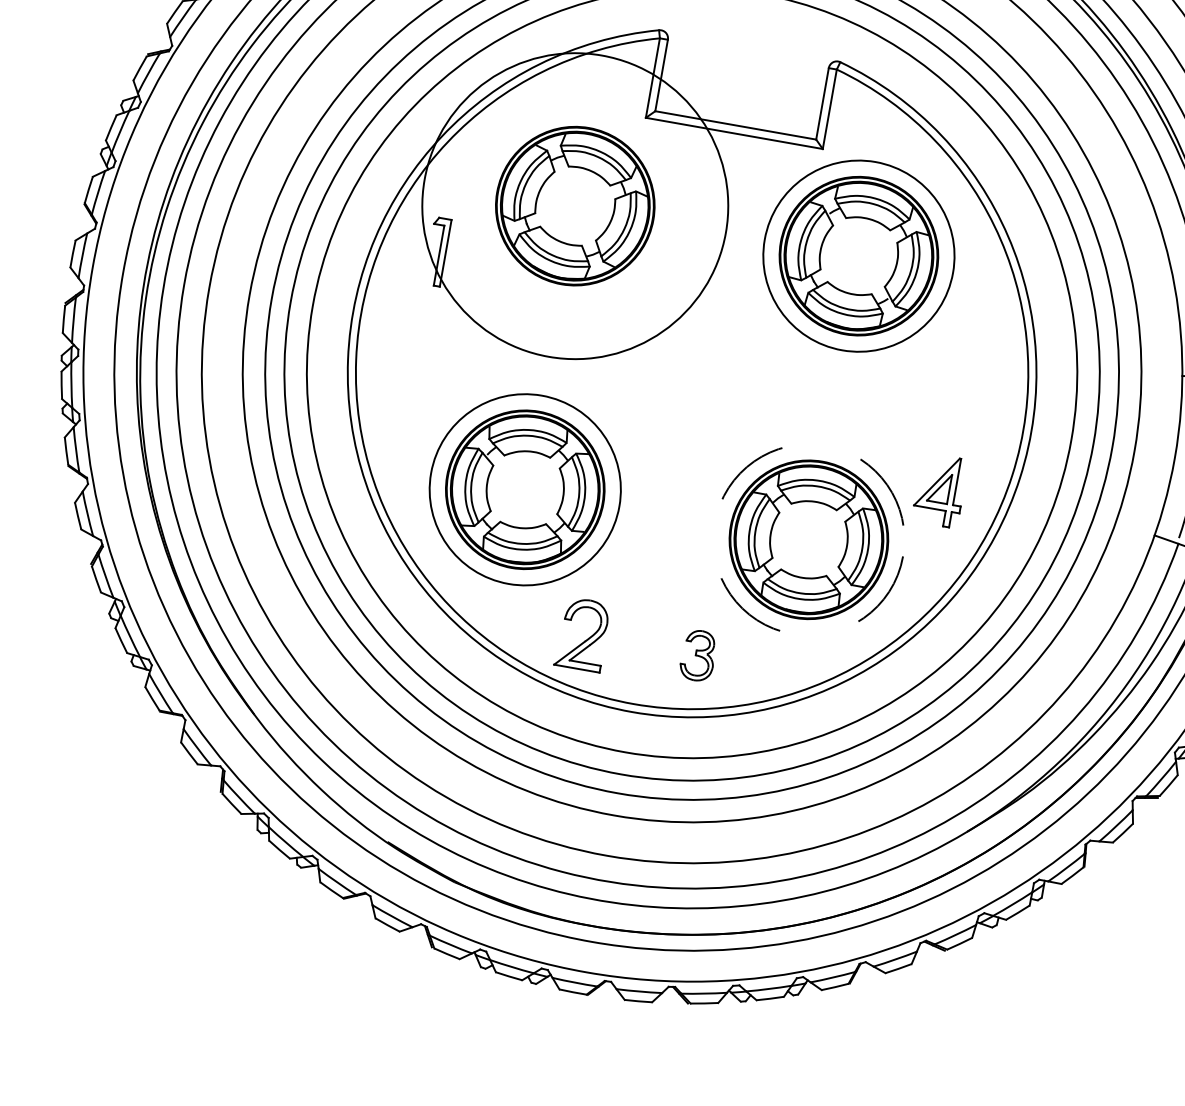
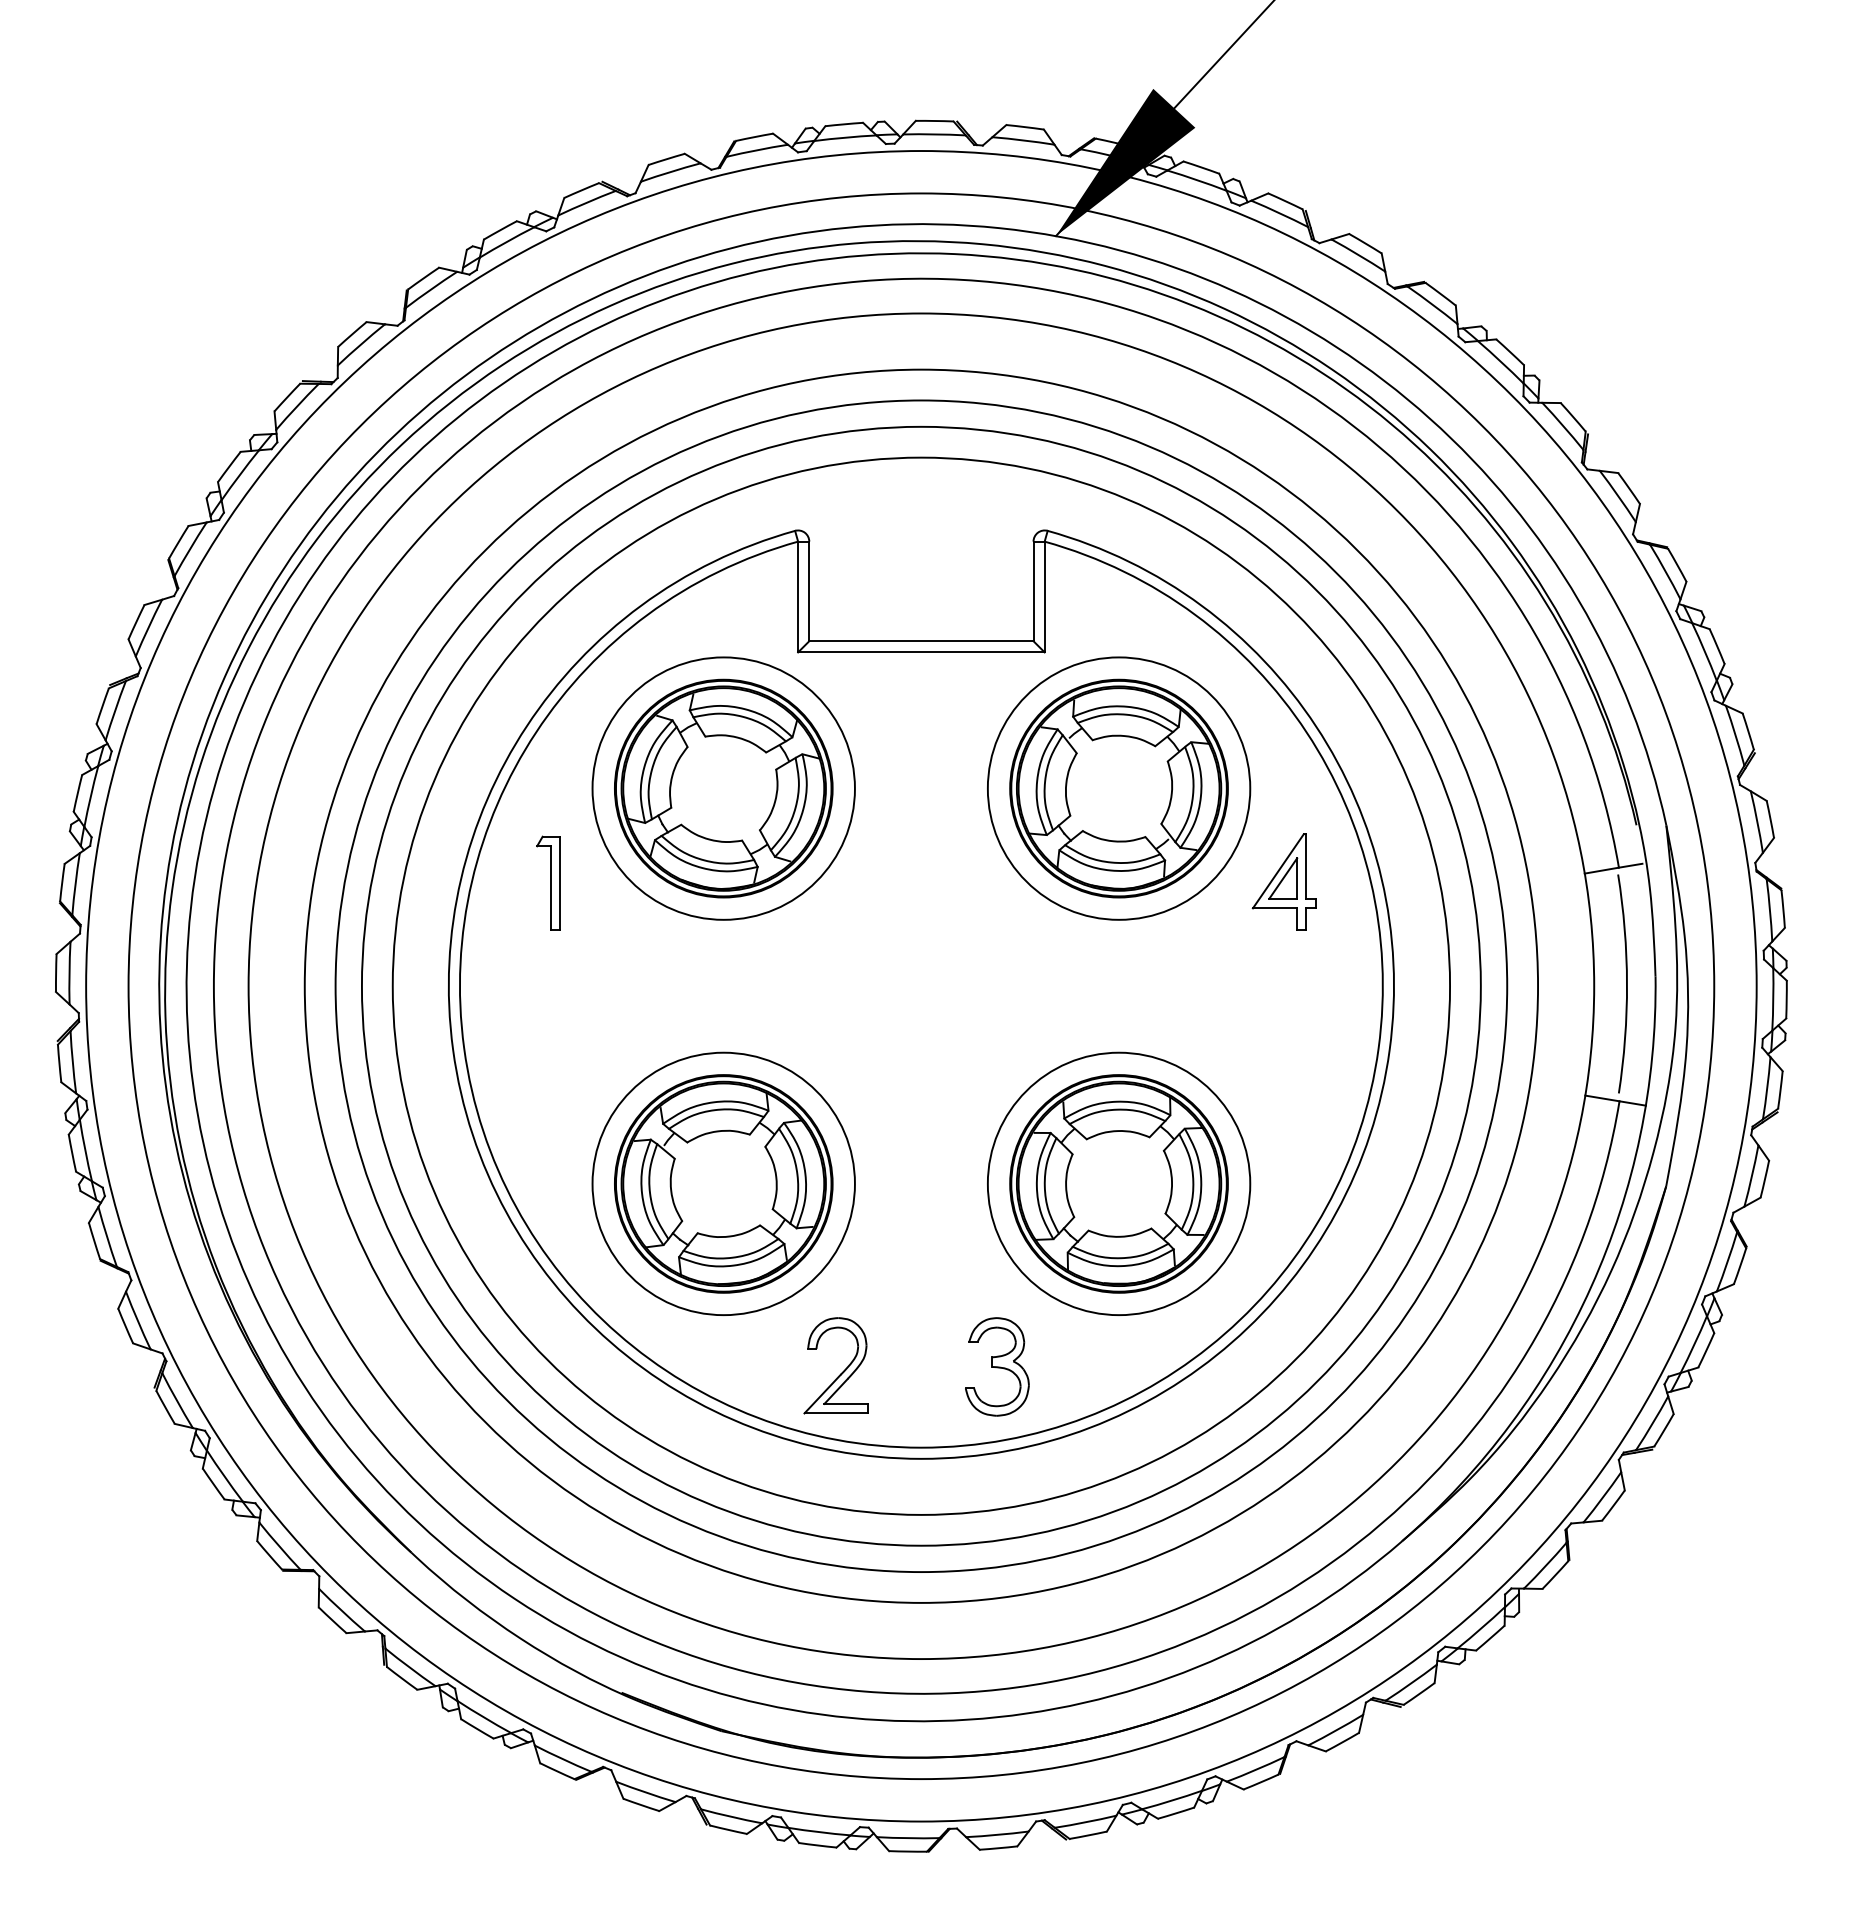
circle: (575, 206) -> (723, 788), size x0.62
part: (939, 490) -> (1283, 881), moved
circle: (808, 539) -> (1118, 1183), dashed -> solid
part: (698, 655) -> (997, 1366), size x1.43

